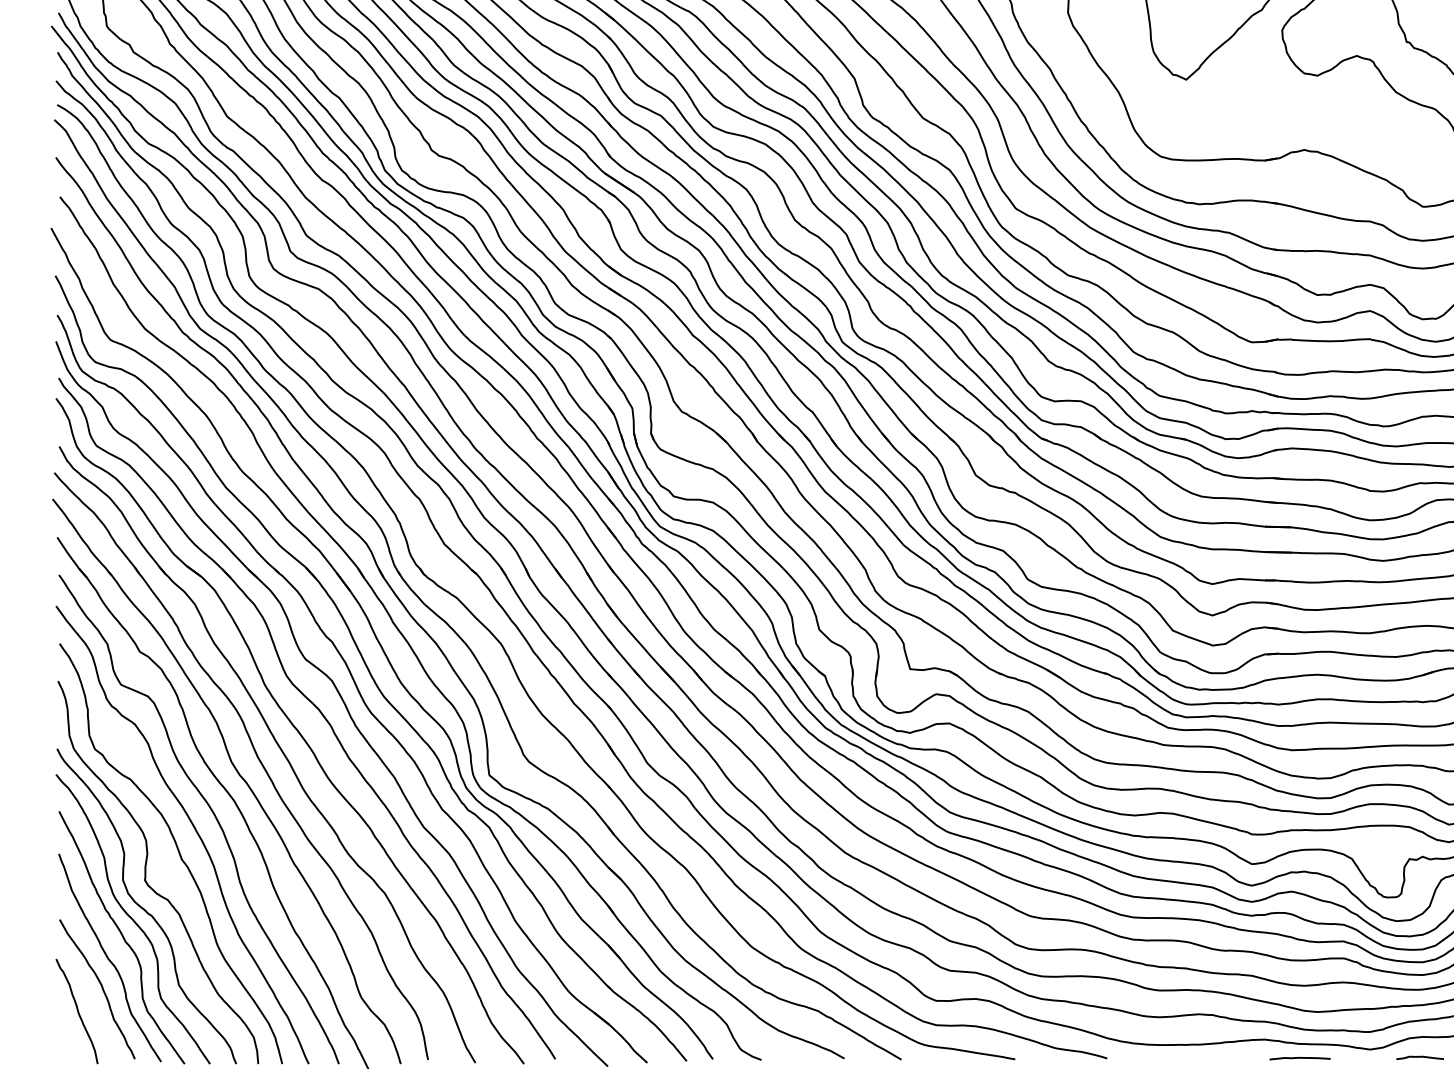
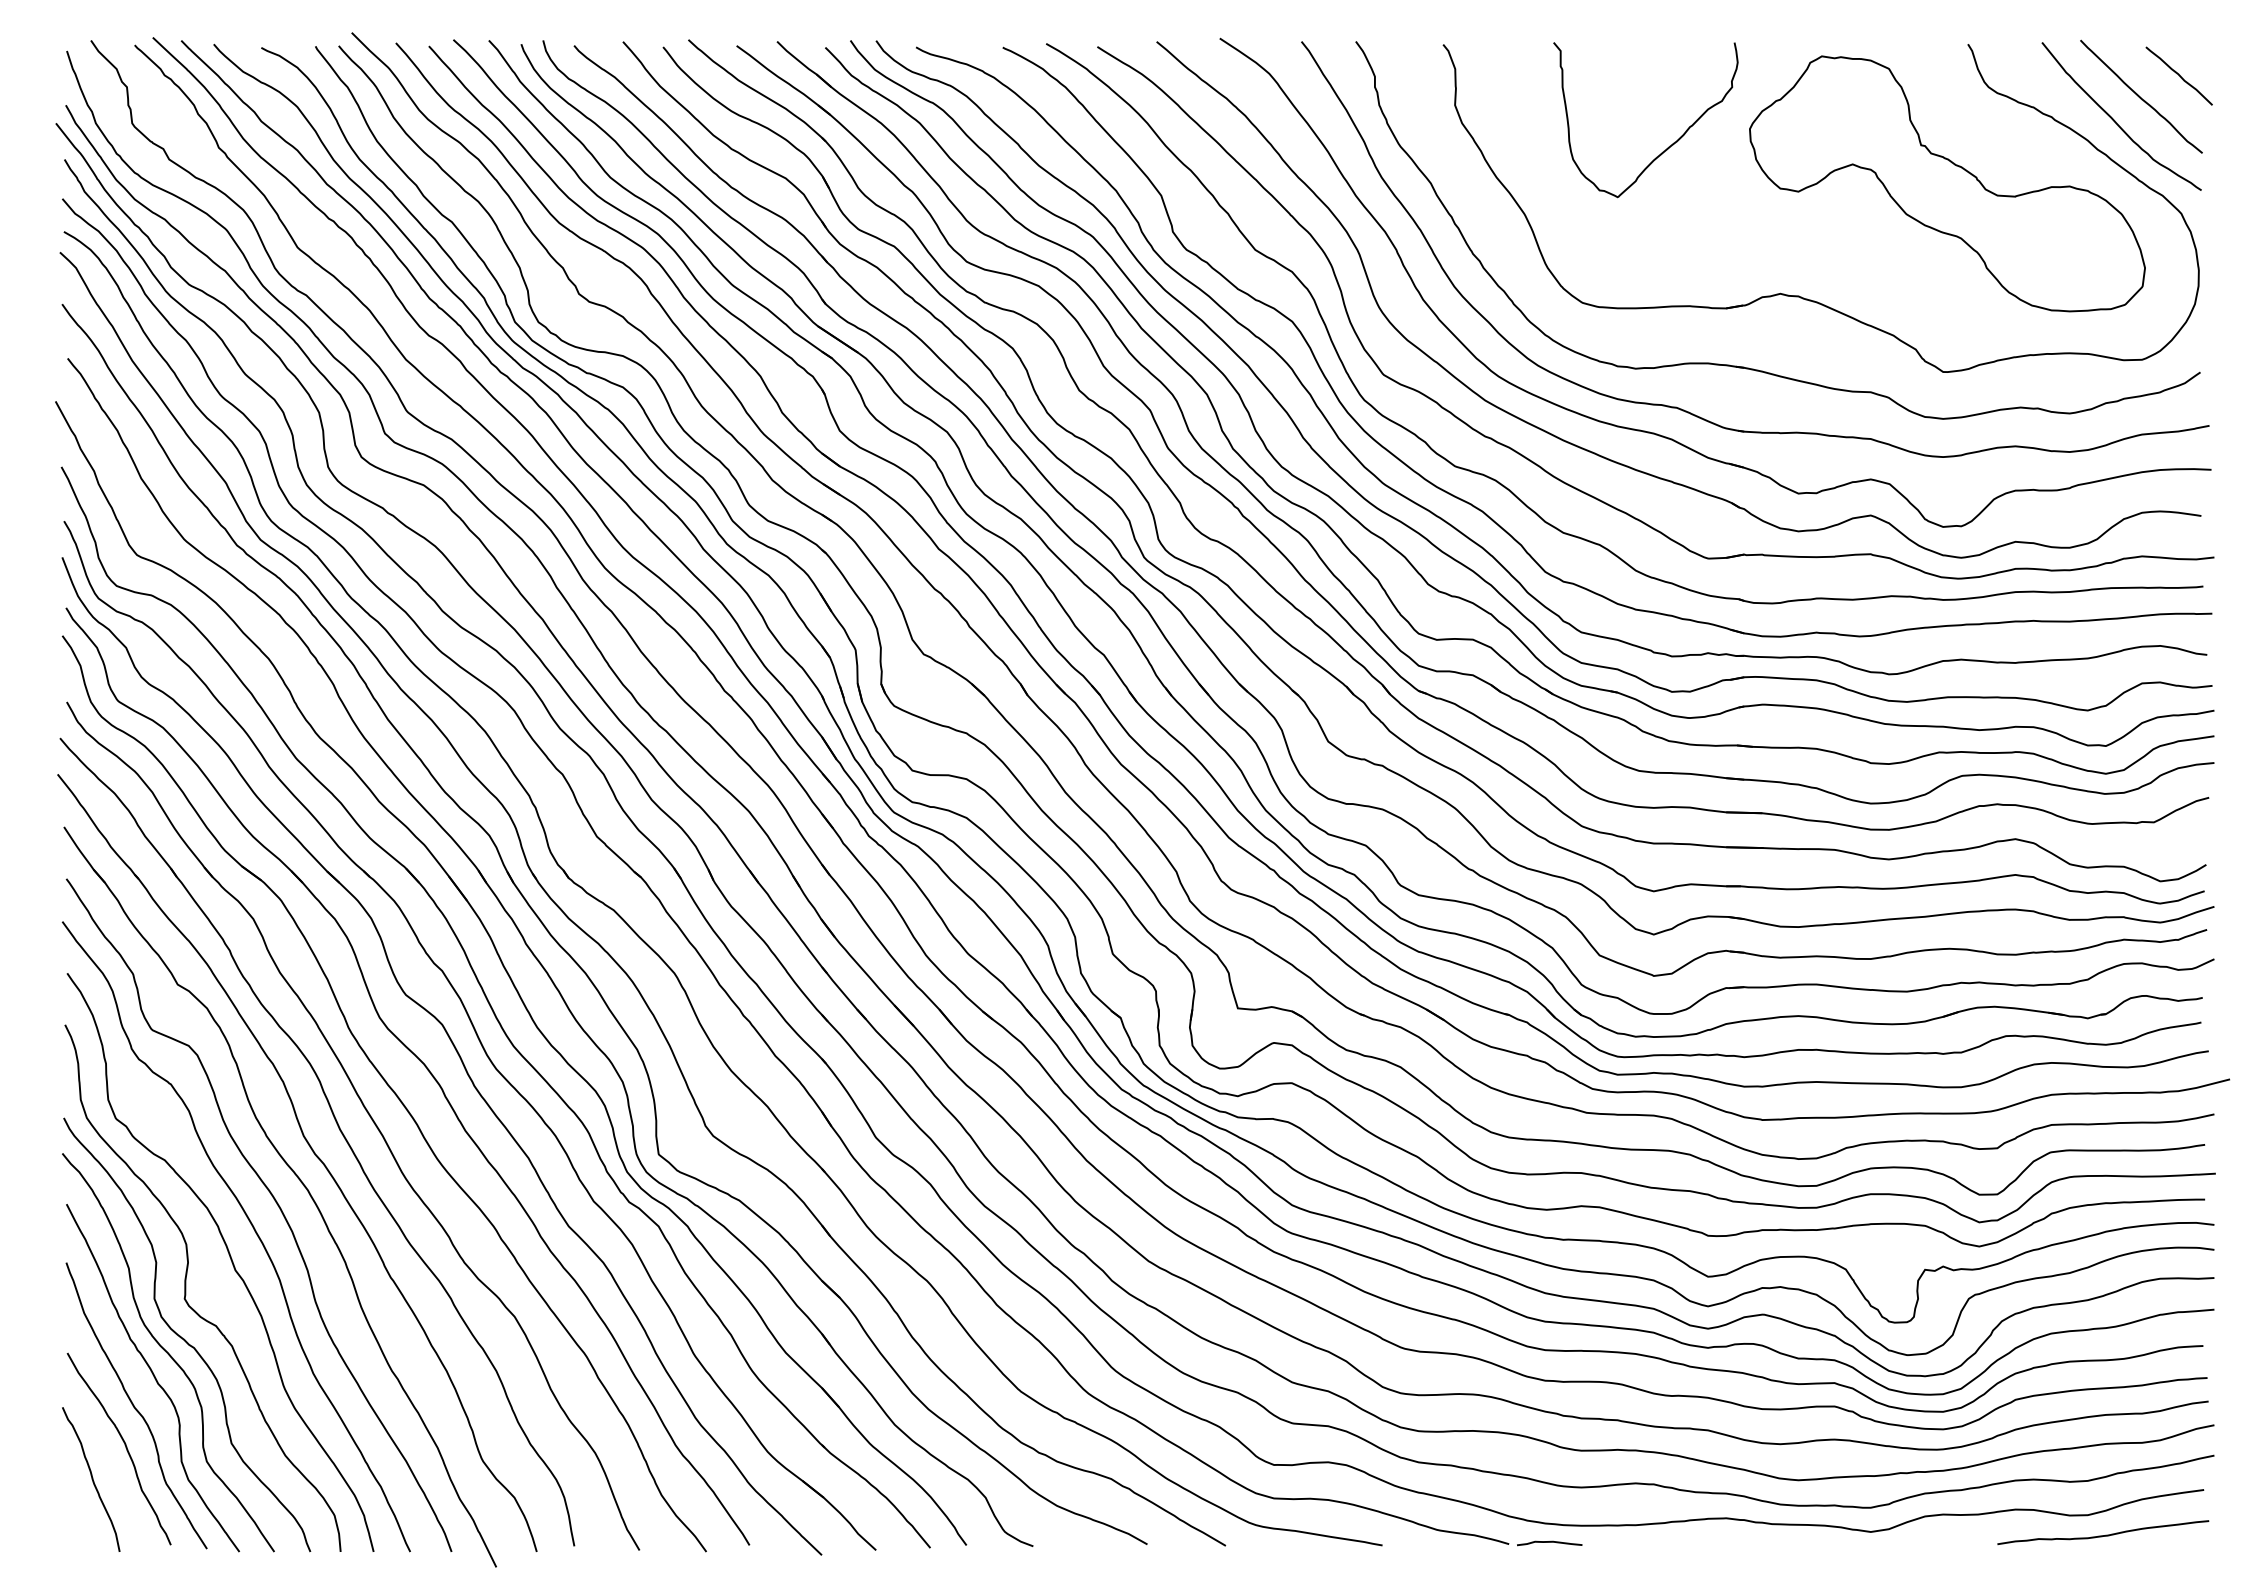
curve: (1420, 1057) -> (1549, 1542), moved
curve: (1300, 1058) -> (1774, 1544), removed

